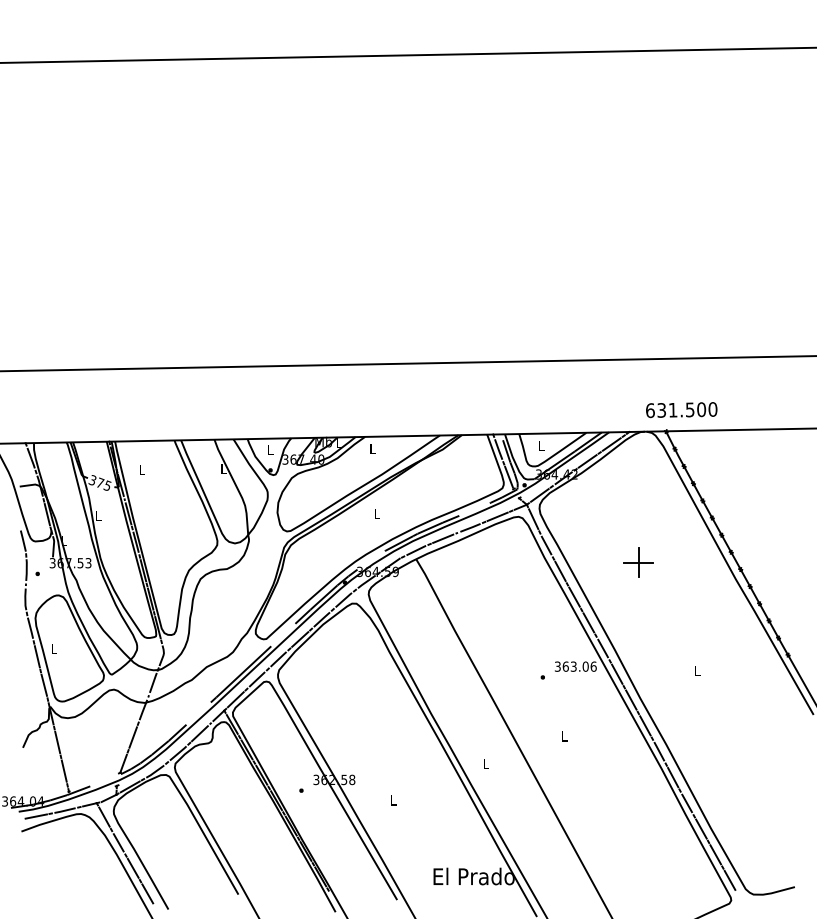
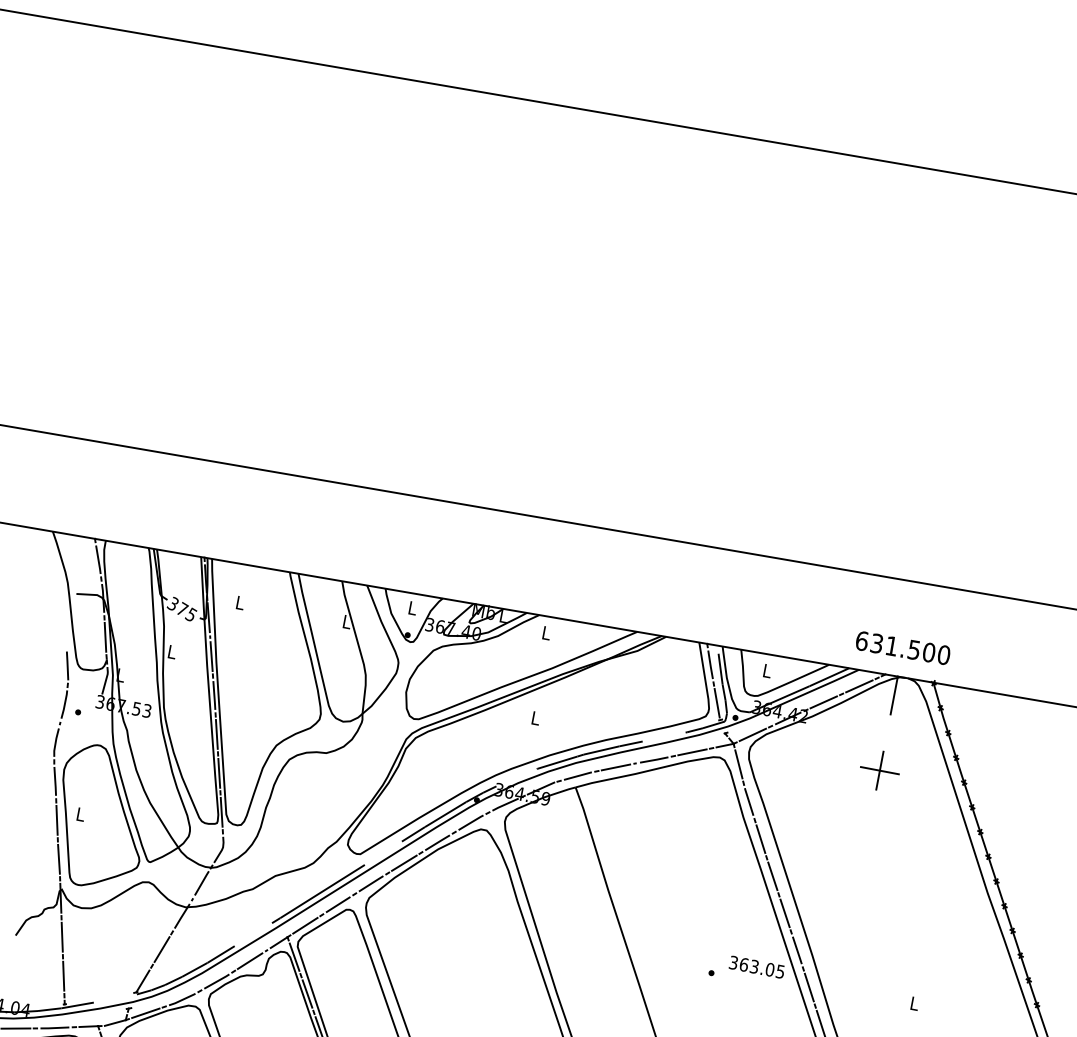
text: (681, 410) -> (902, 648), moved
line: (638, 445) -> (894, 694), added
part: (638, 562) -> (879, 769), moved
text: (593, 666) -> (780, 971), 363.06 -> 363.05

